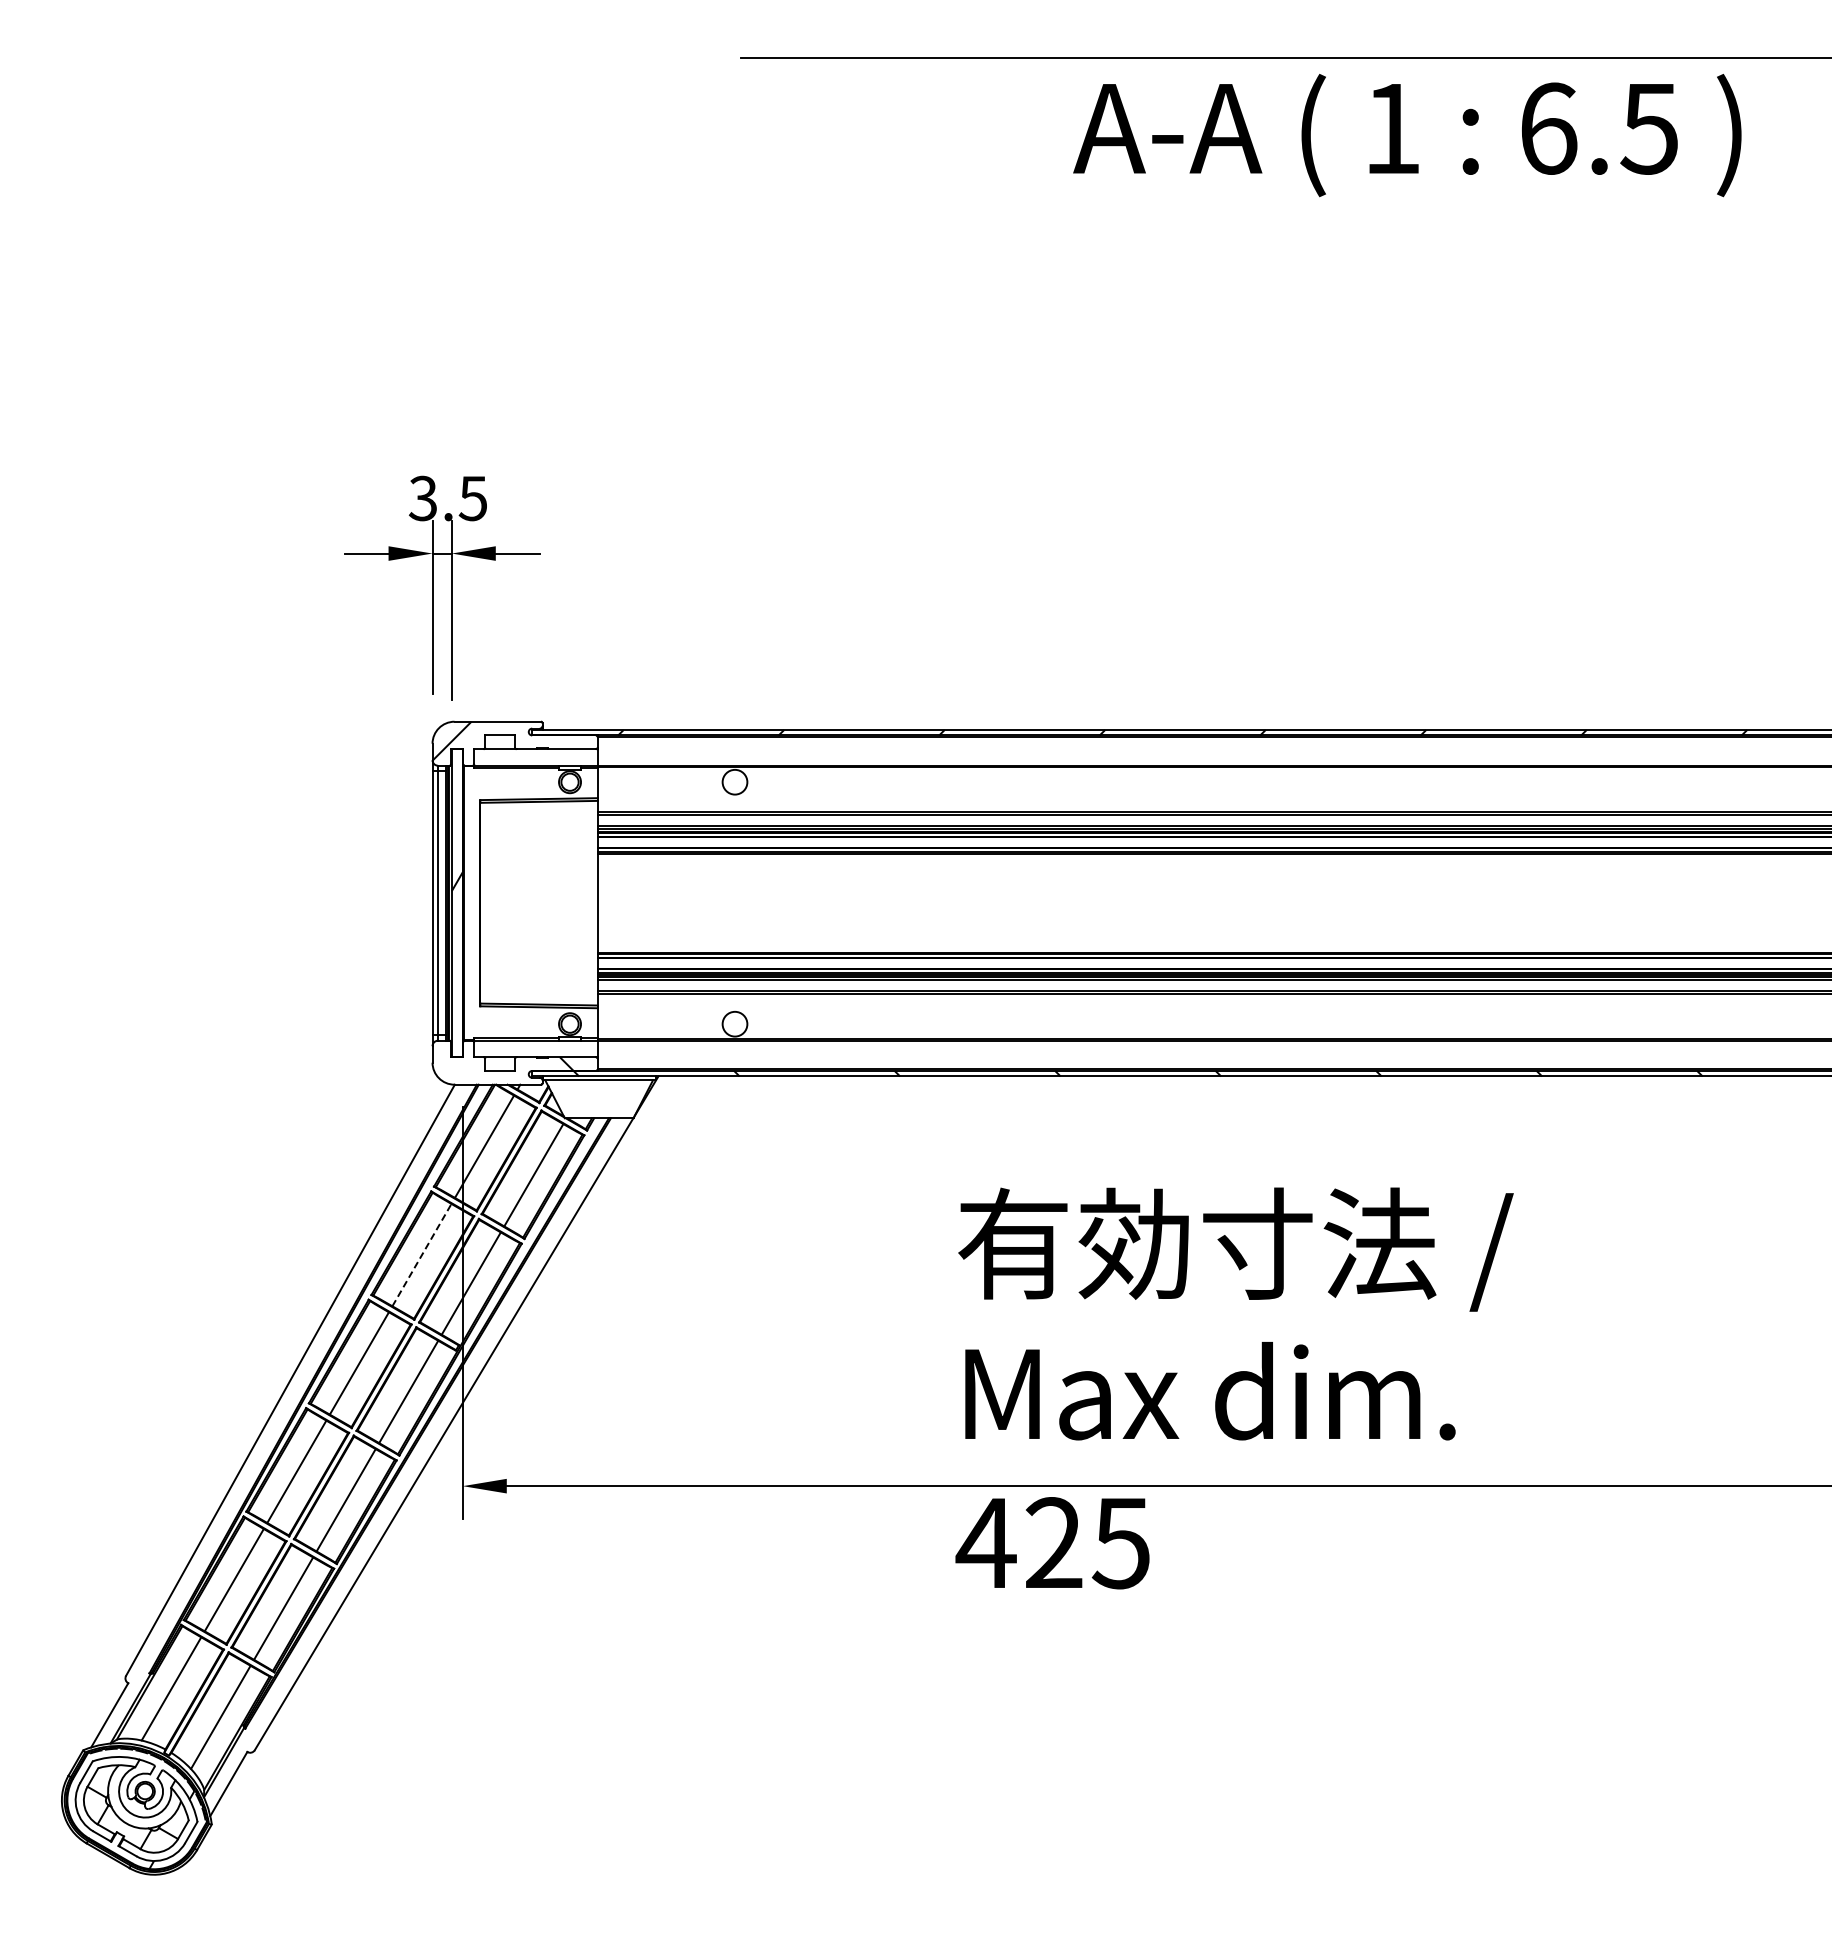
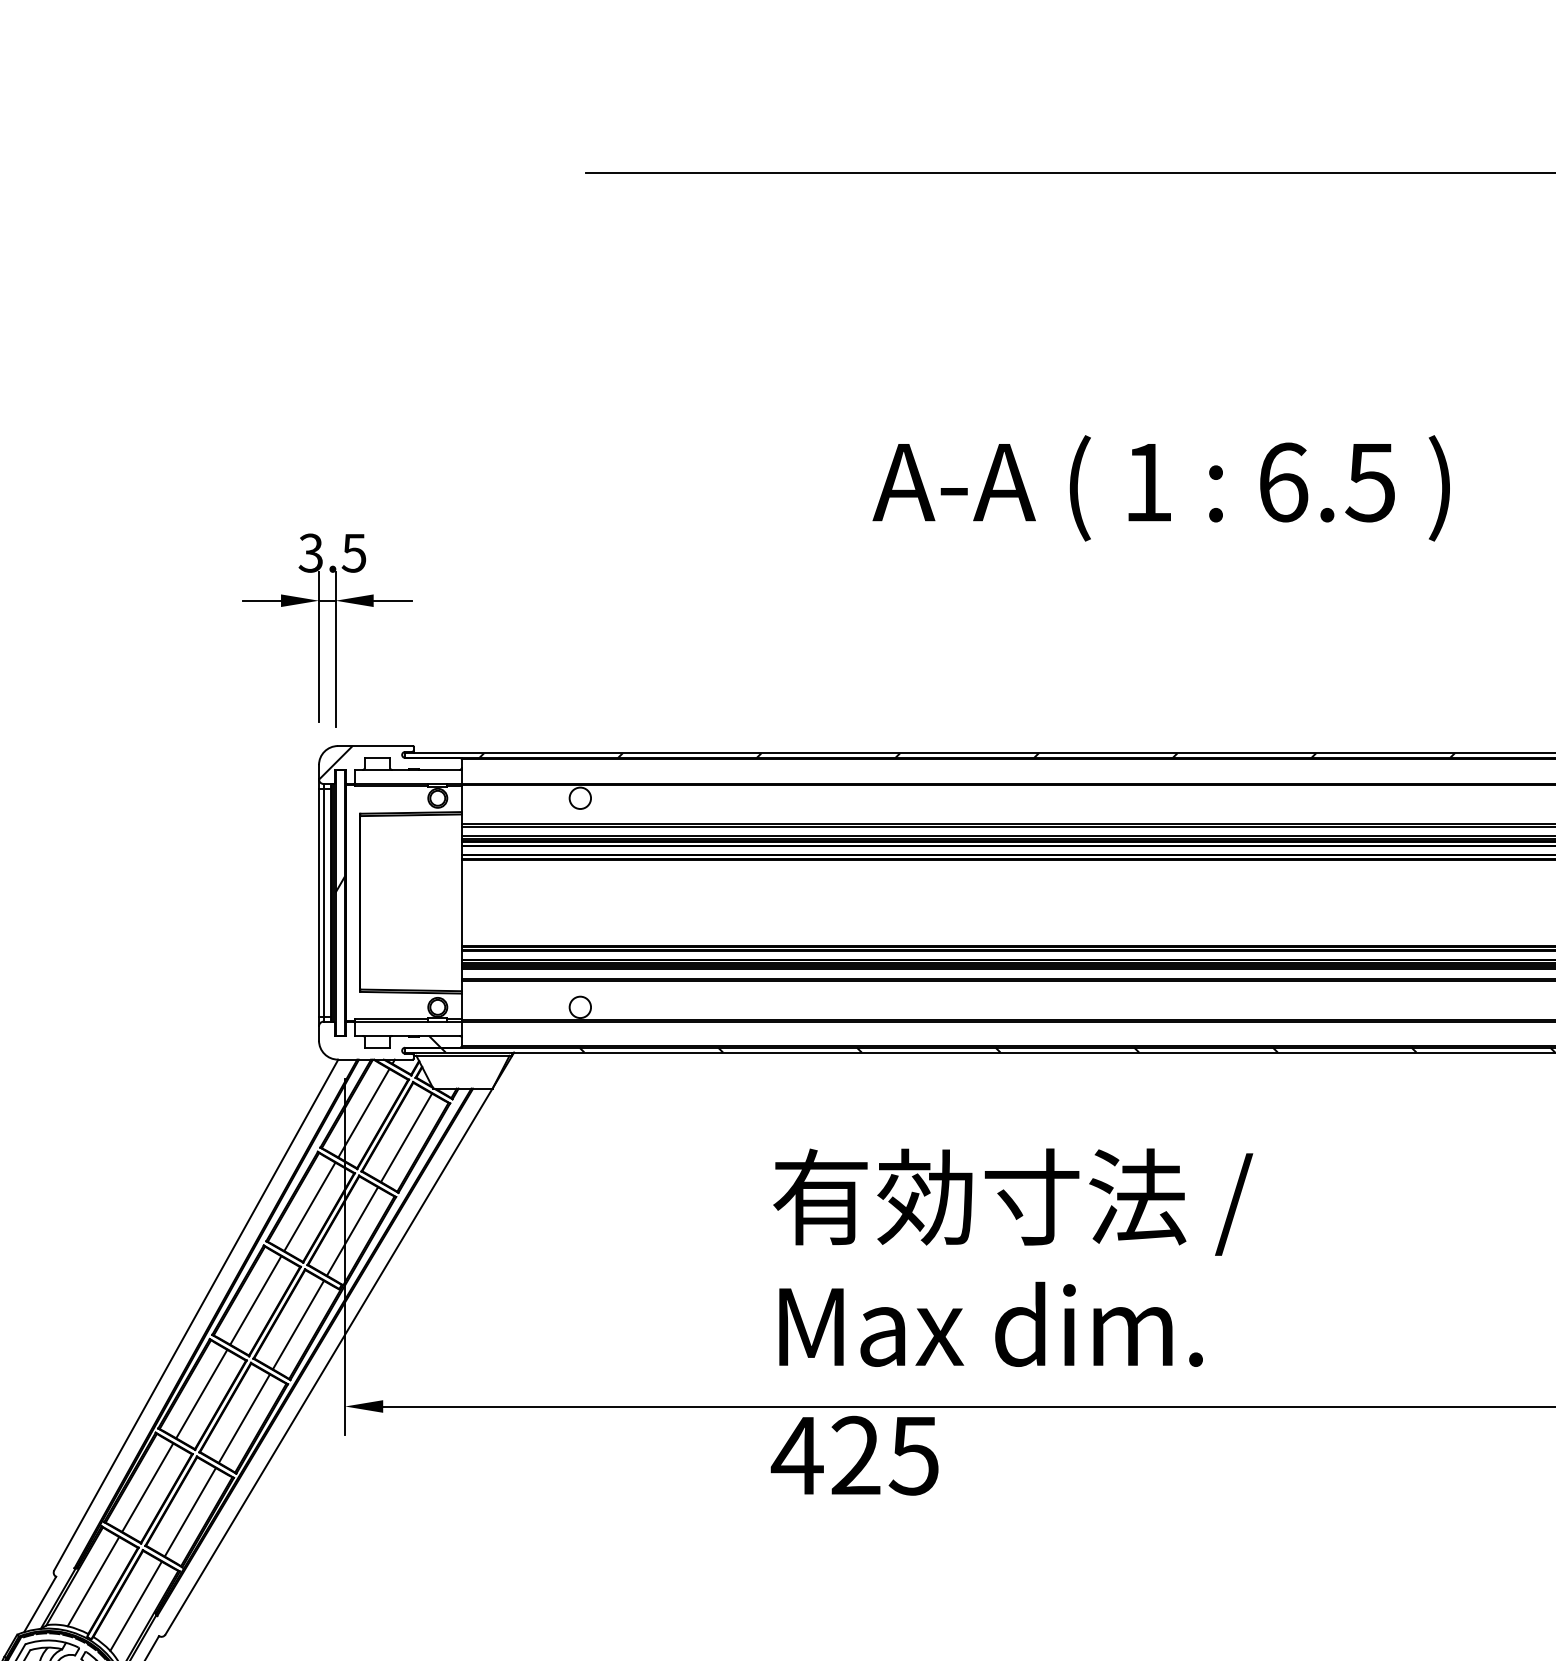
text: (1407, 135) -> (1161, 488), moved
line: (422, 1254) -> (310, 1206), dashed -> solid

